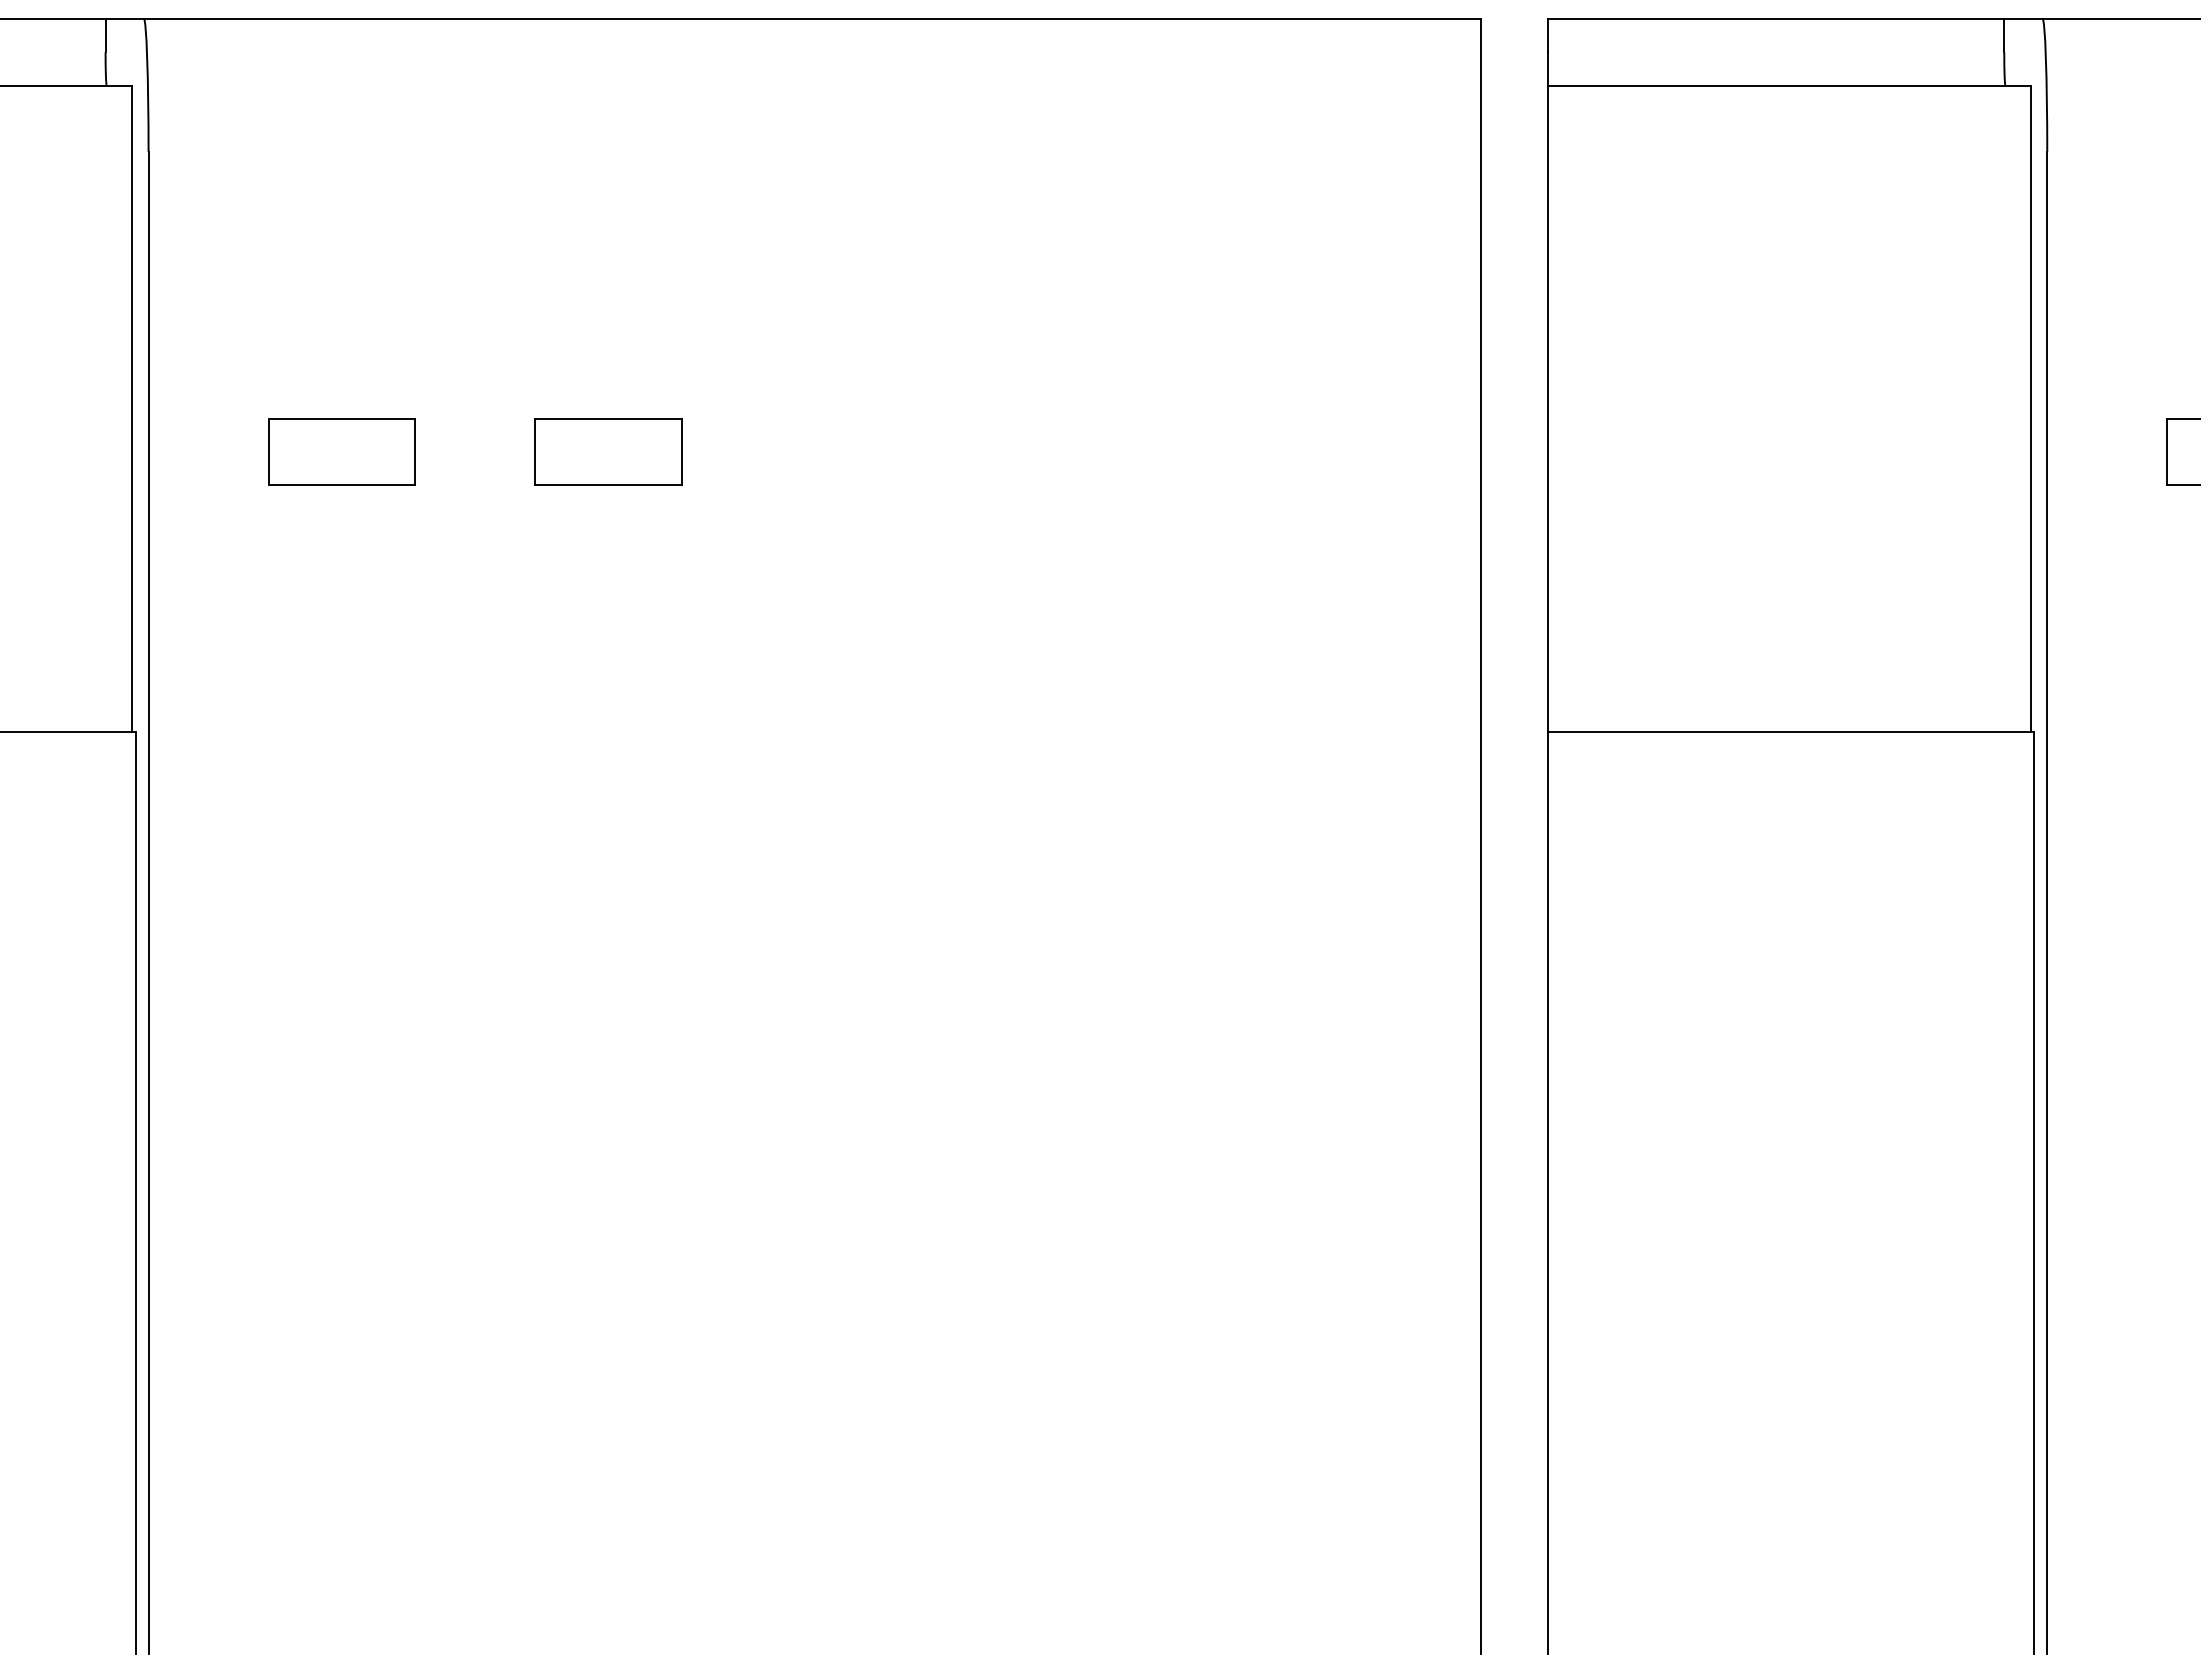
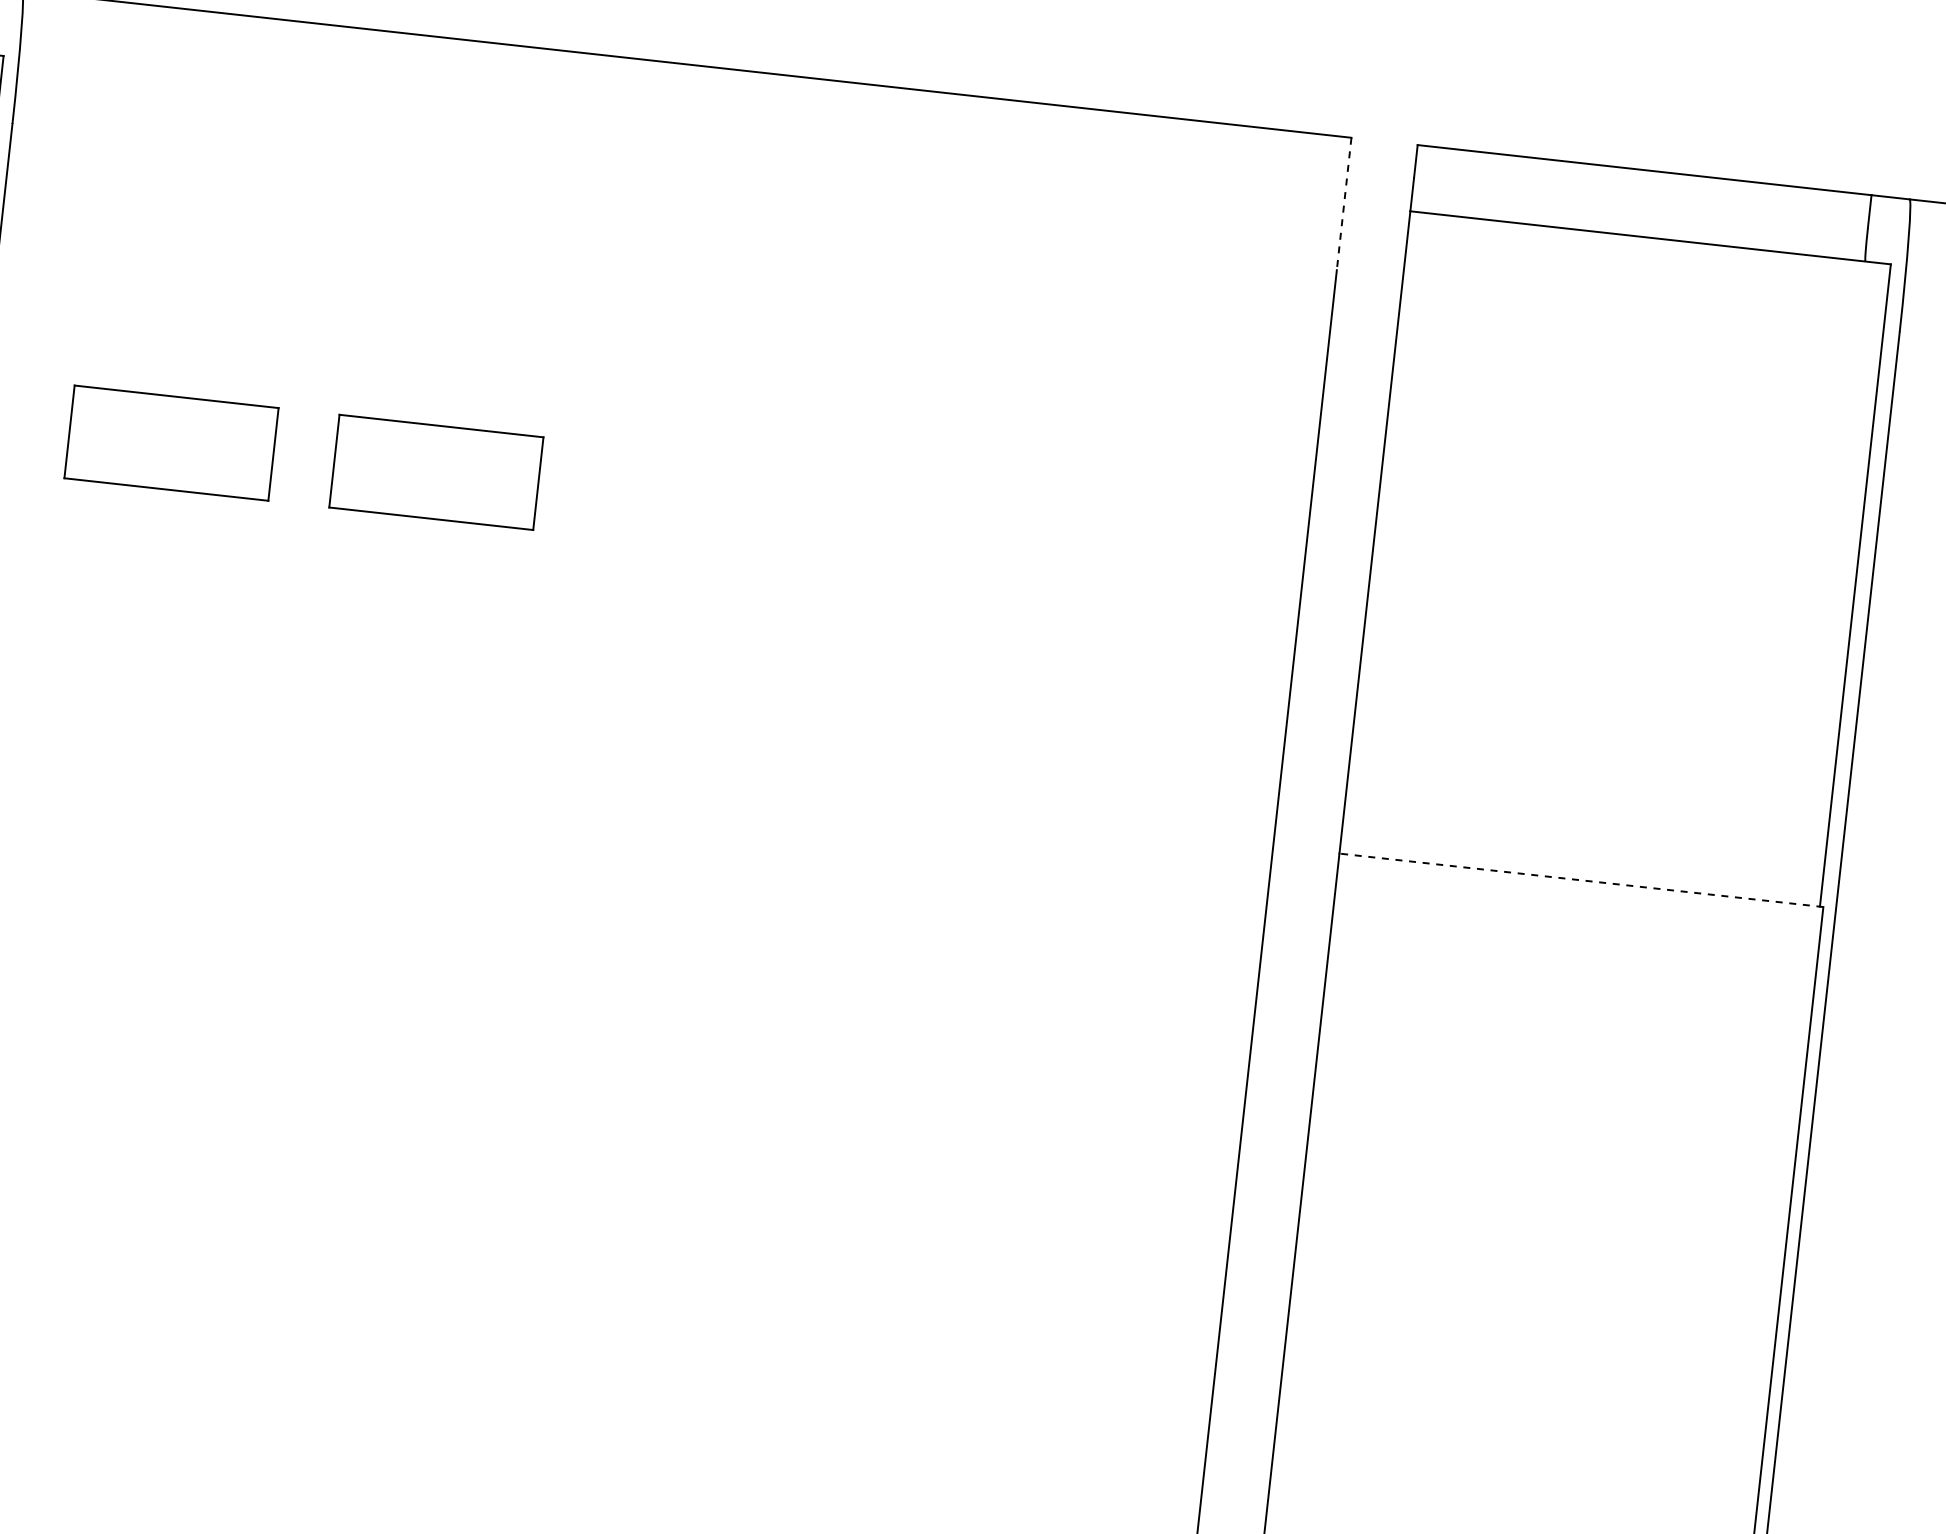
line: (1481, 85) -> (1344, 203), solid -> dashed
part: (341, 451) -> (171, 442), size x1.4
part: (608, 451) -> (436, 471), size x1.4
line: (1790, 731) -> (1580, 879), solid -> dashed

